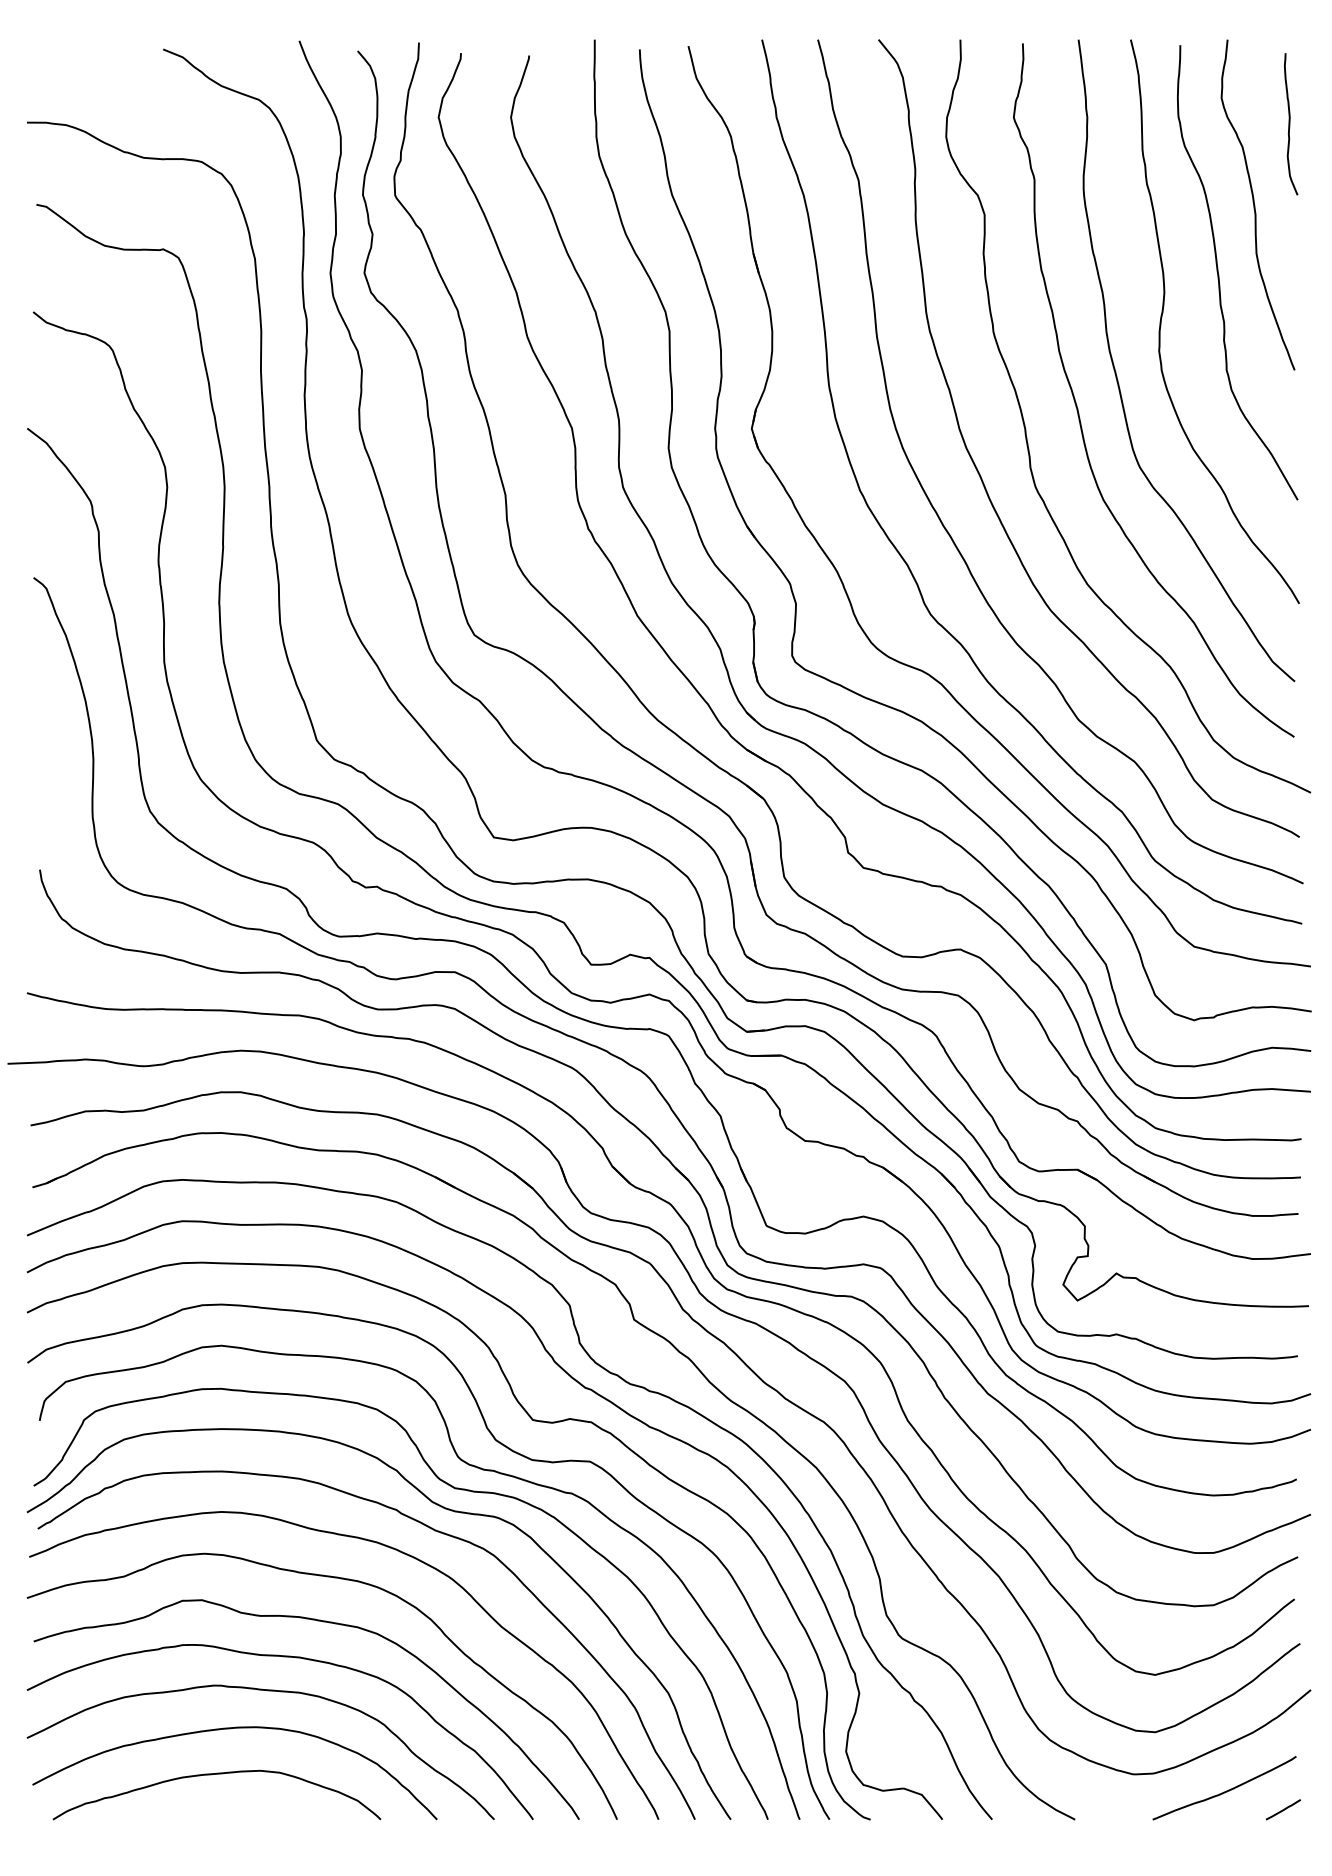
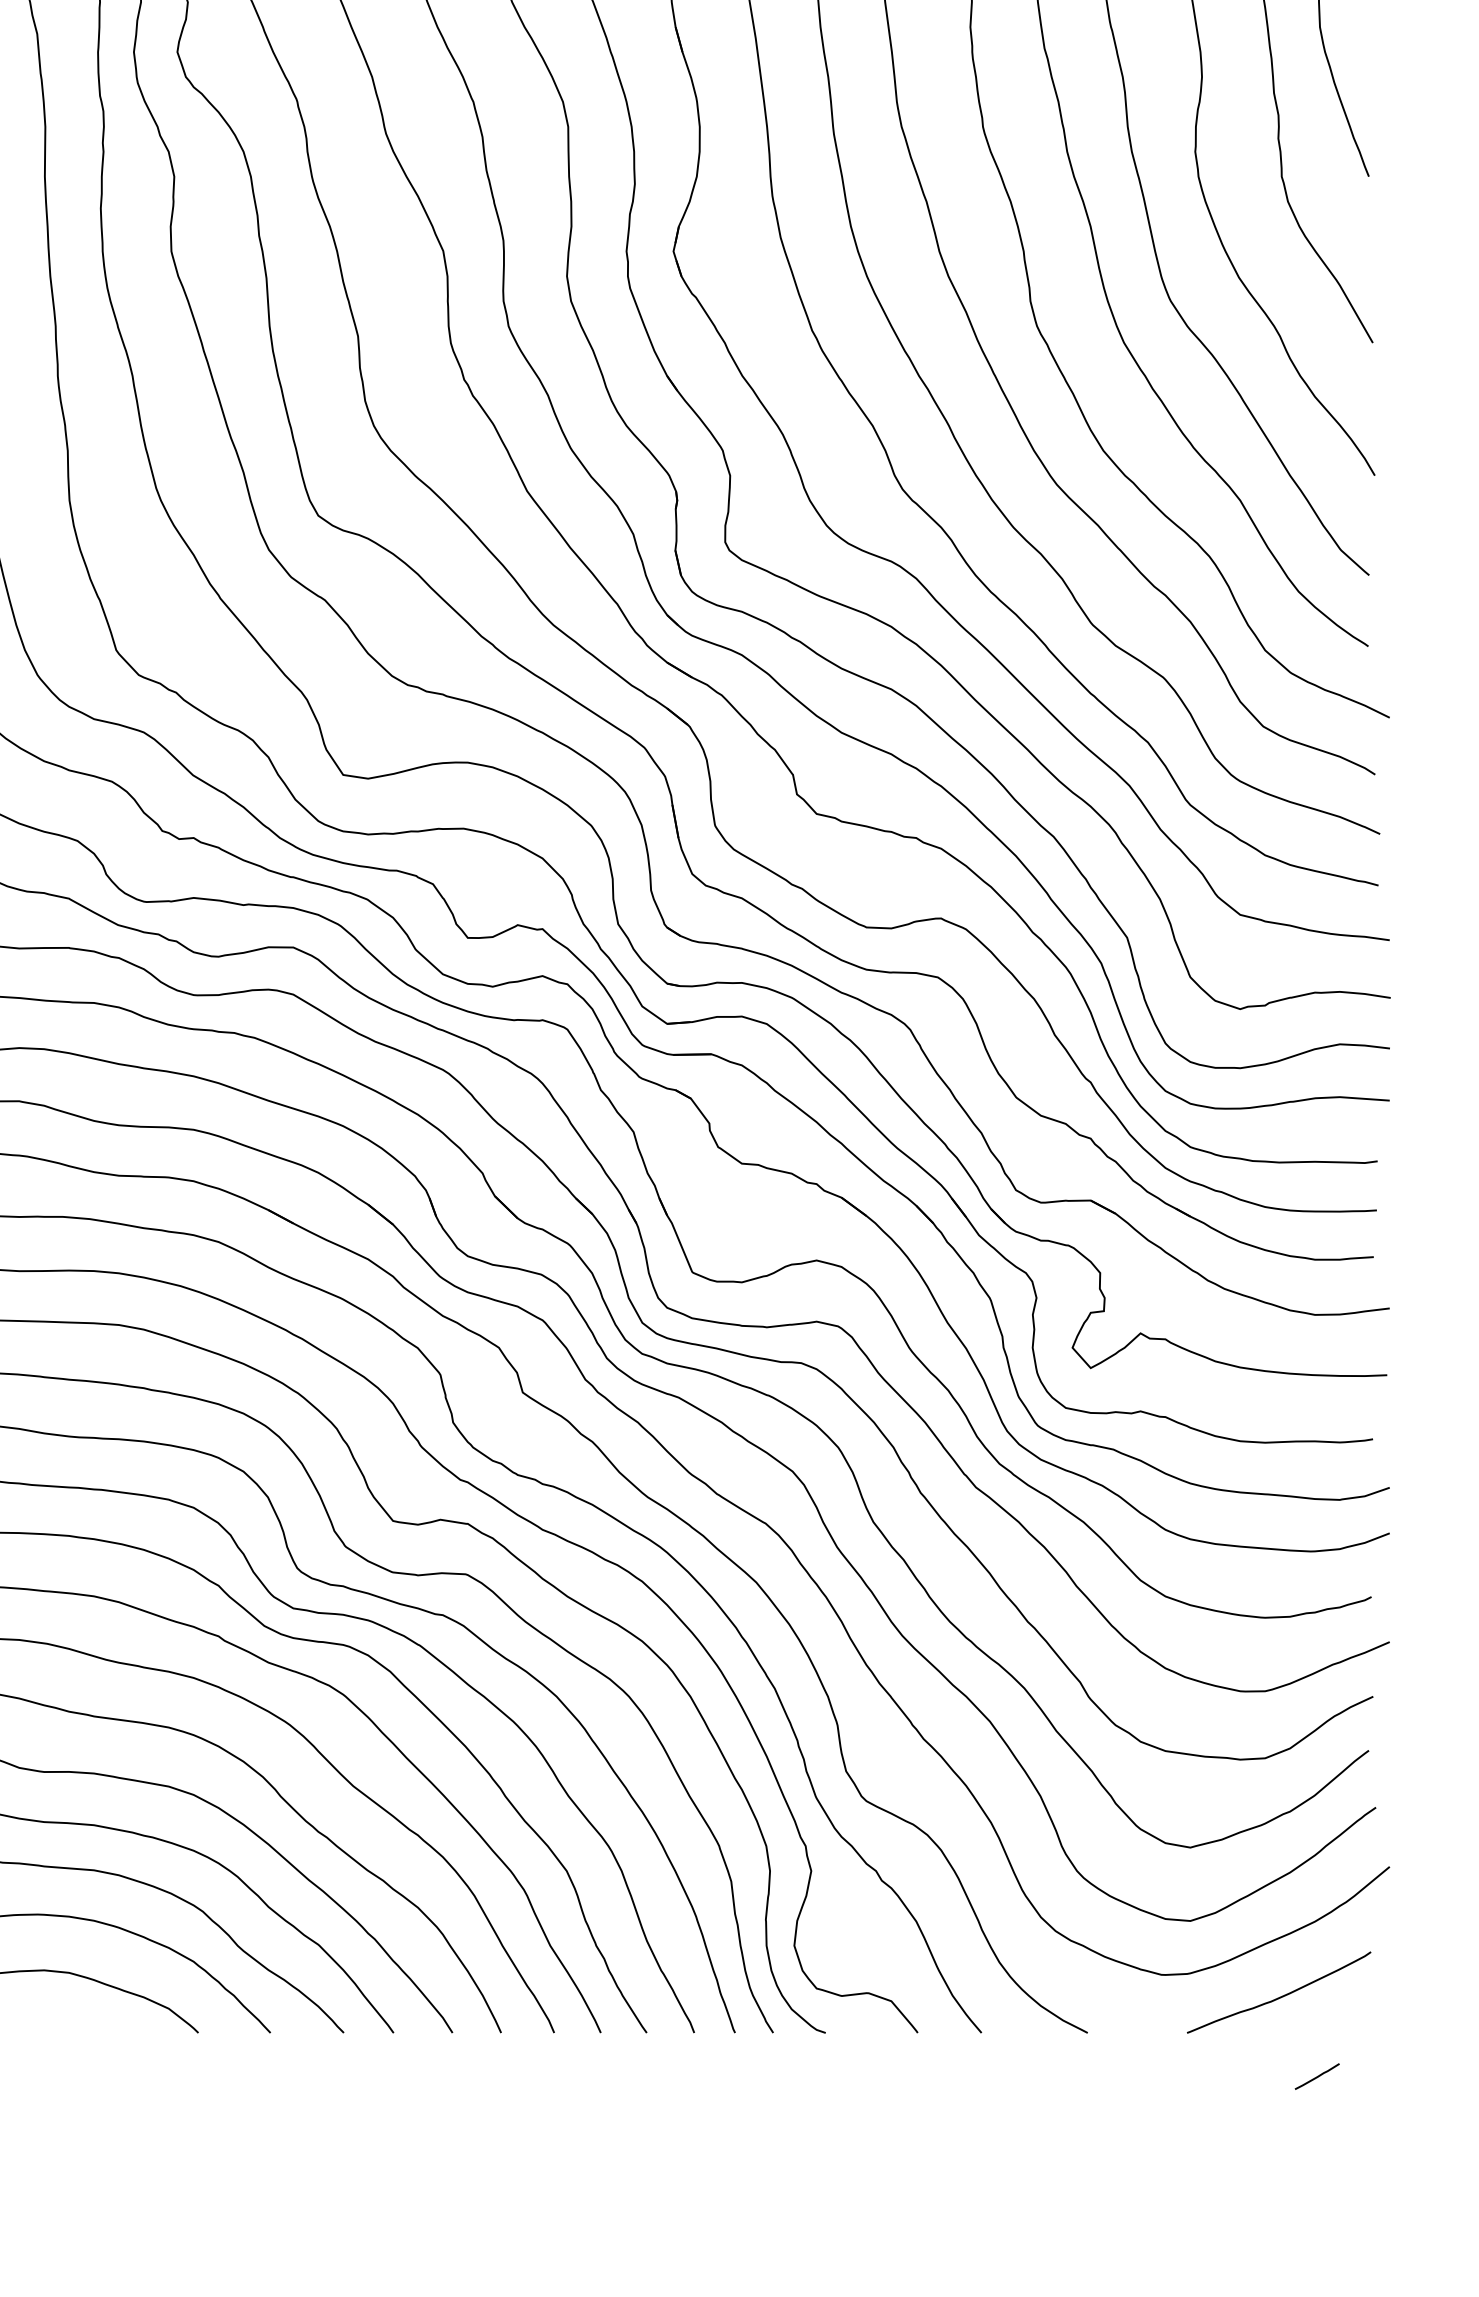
line: (1283, 1809) -> (1317, 2076), moved

